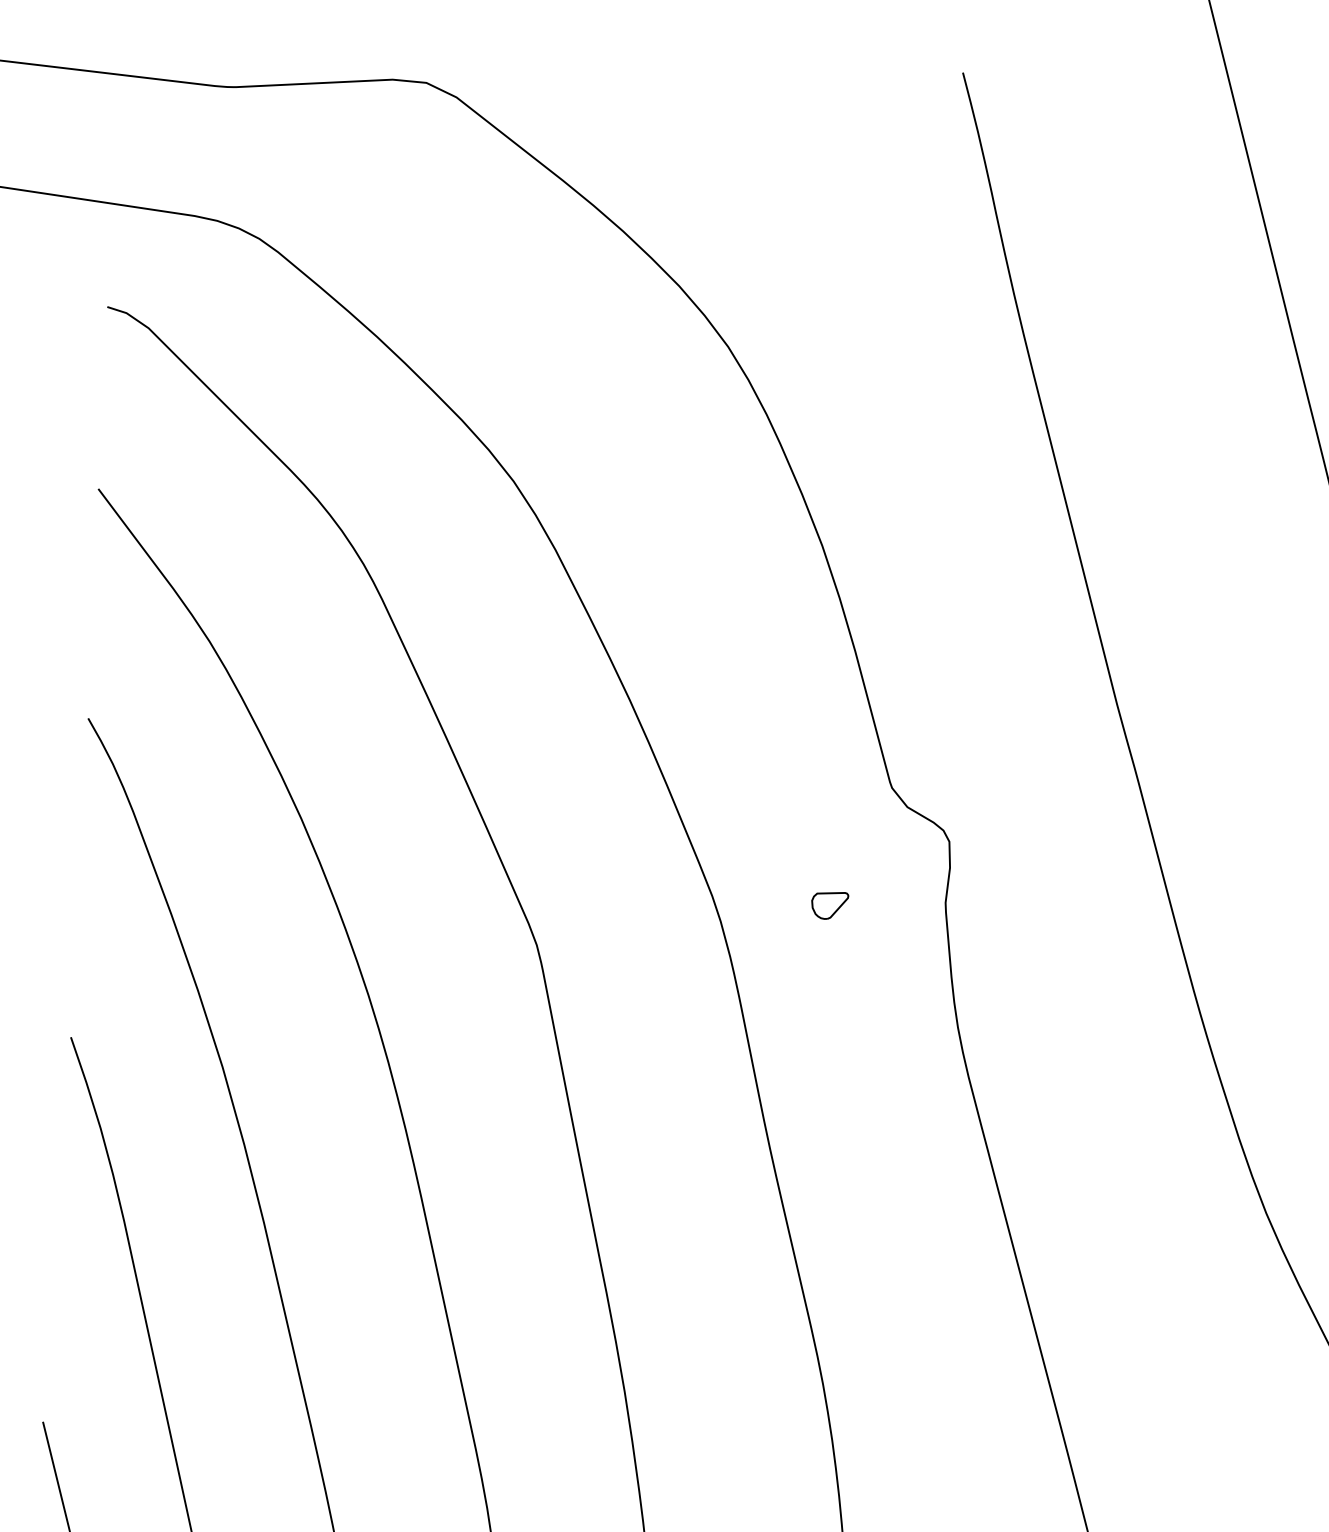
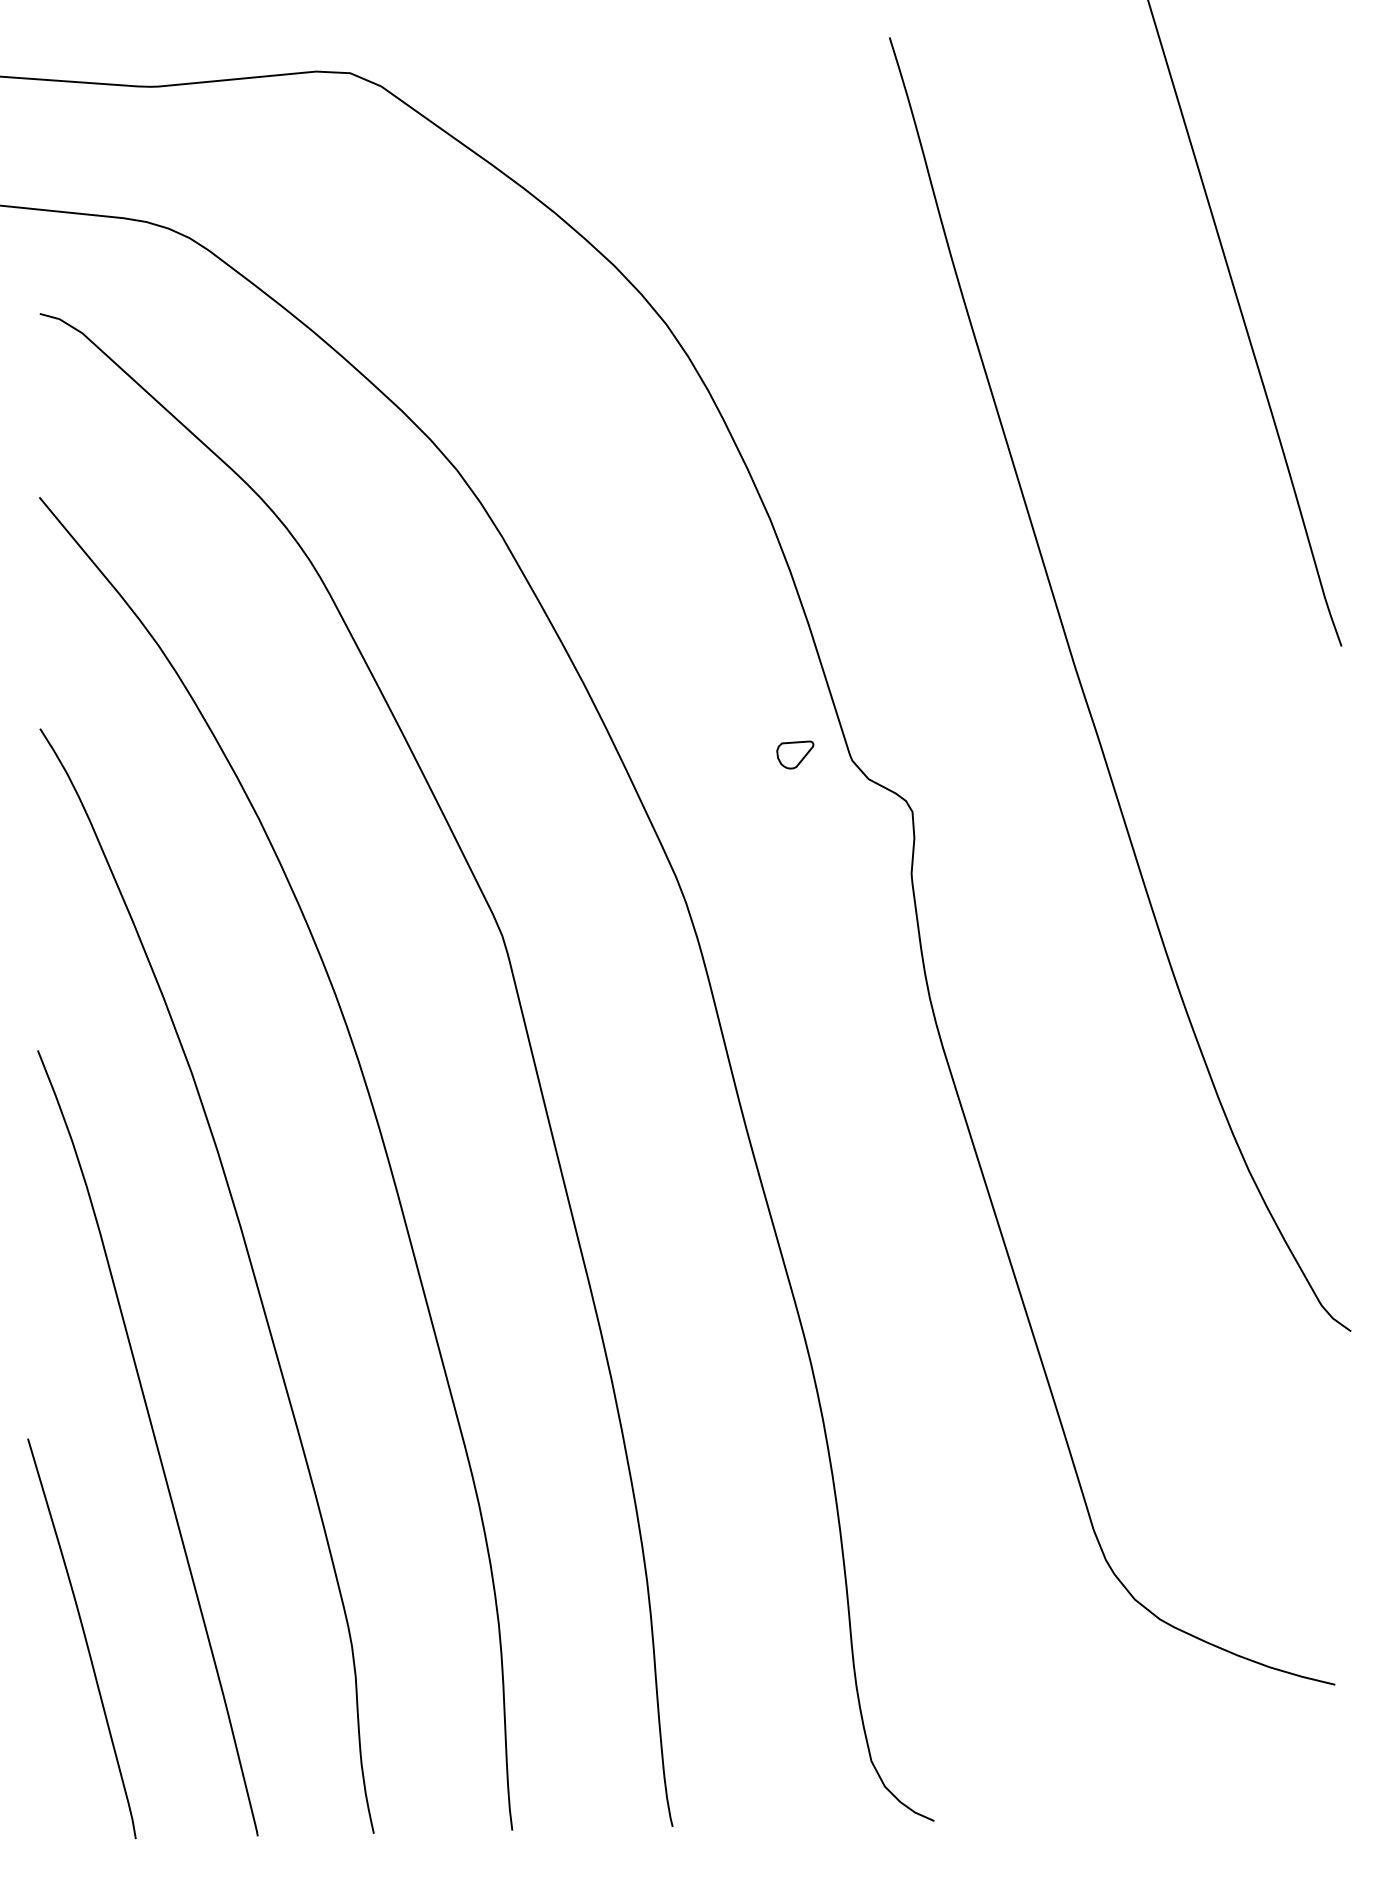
part: (830, 905) -> (795, 754), moved

